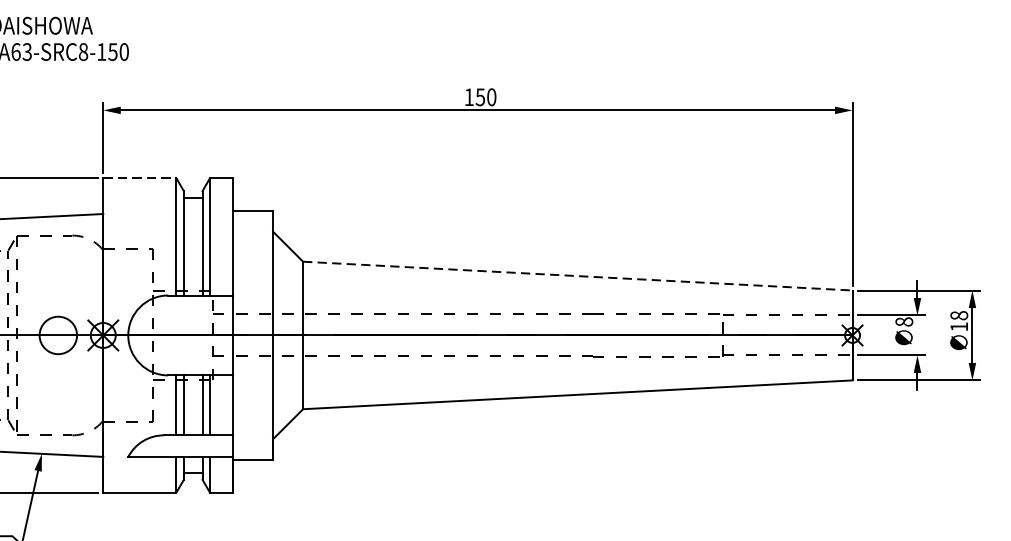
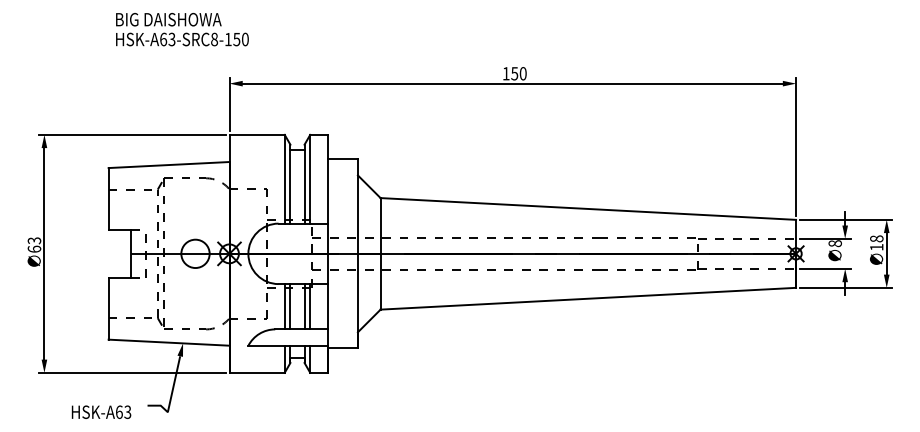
line: (140, 177) -> (257, 134), dashed -> solid
line: (578, 276) -> (588, 209), dashed -> solid

